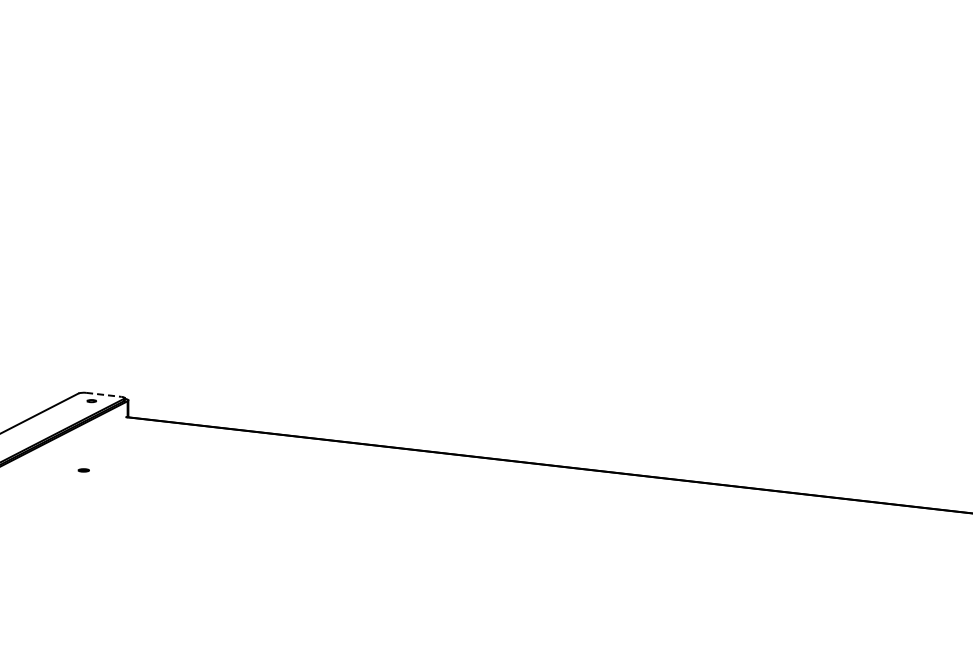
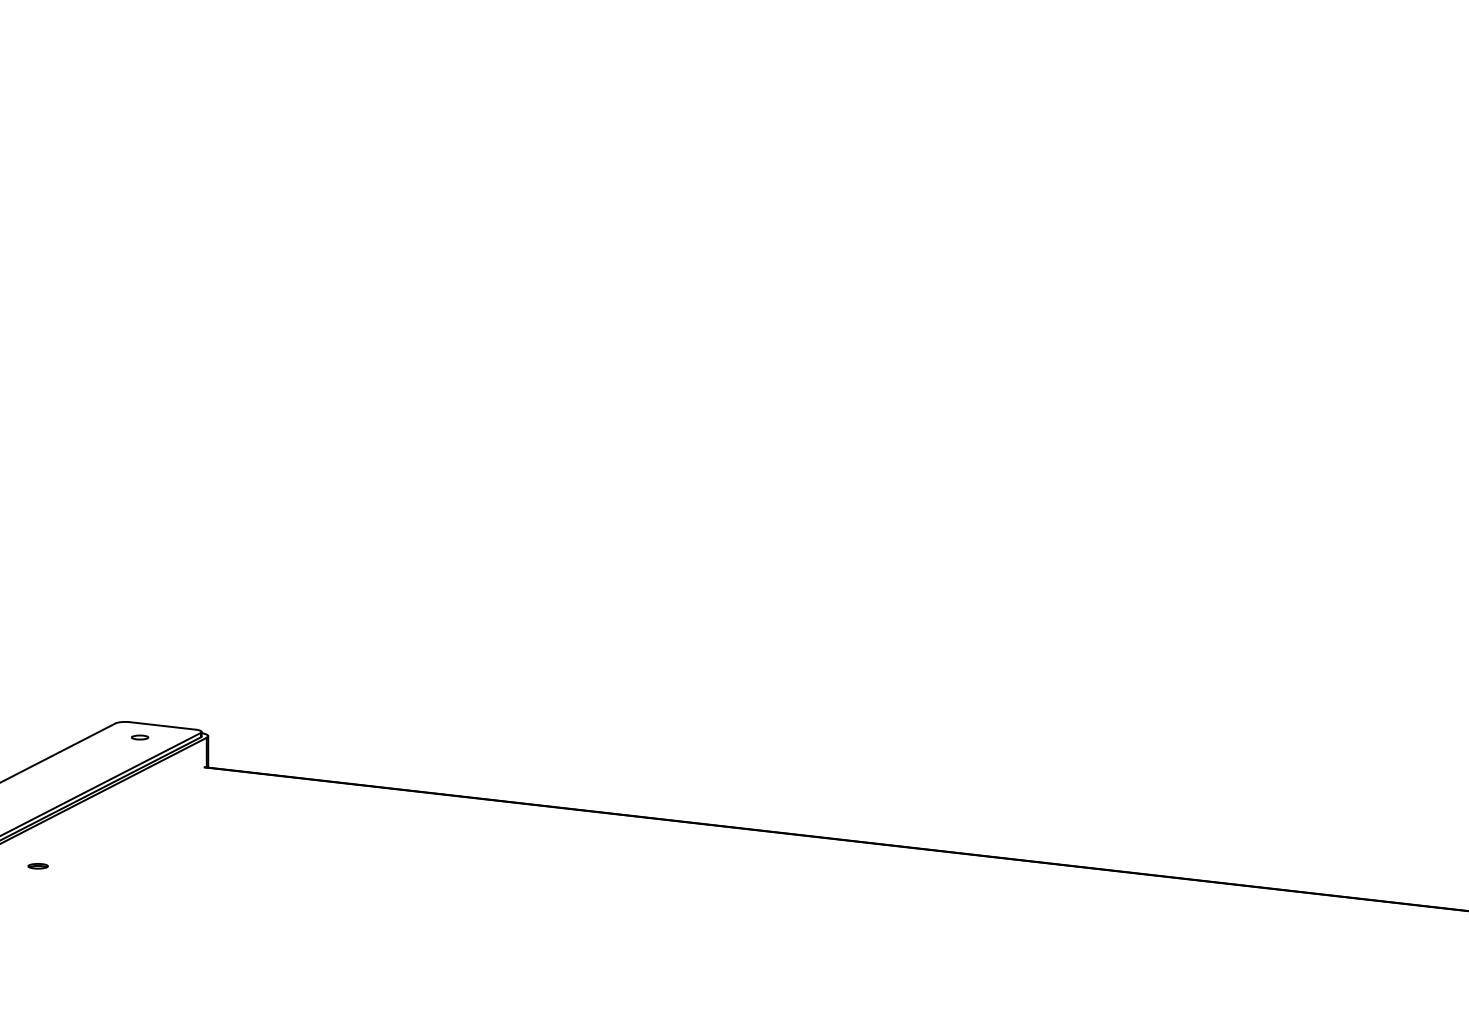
line: (103, 394) -> (161, 725), dashed -> solid
part: (83, 470) -> (37, 866), moved

